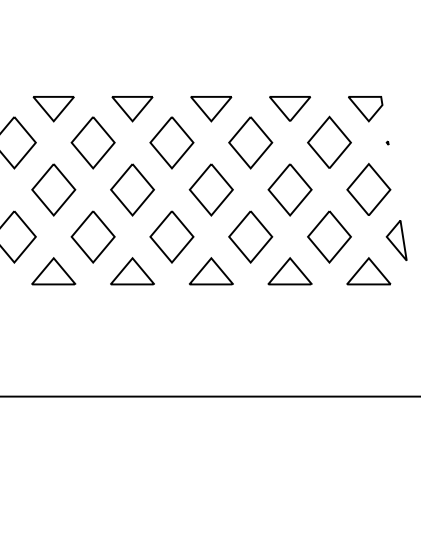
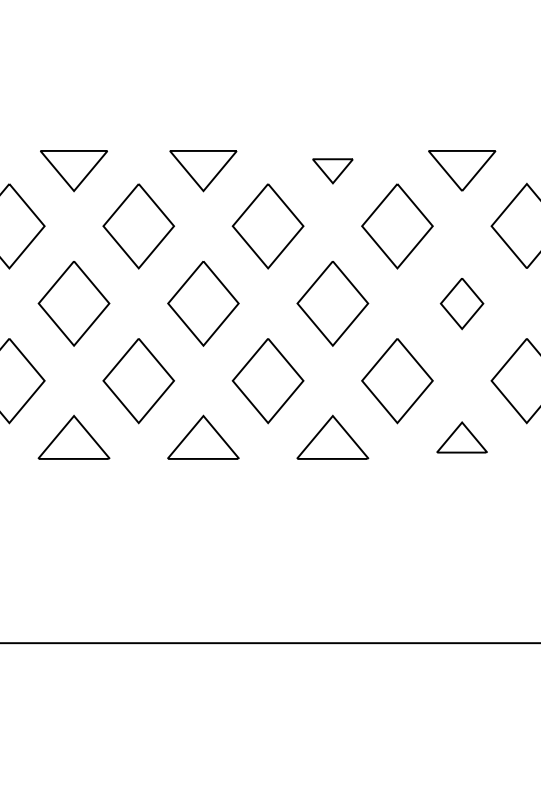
part: (211, 109) -> (333, 171), size x0.6
part: (289, 189) -> (461, 303), size x0.6
part: (289, 271) -> (461, 437), size x0.7

